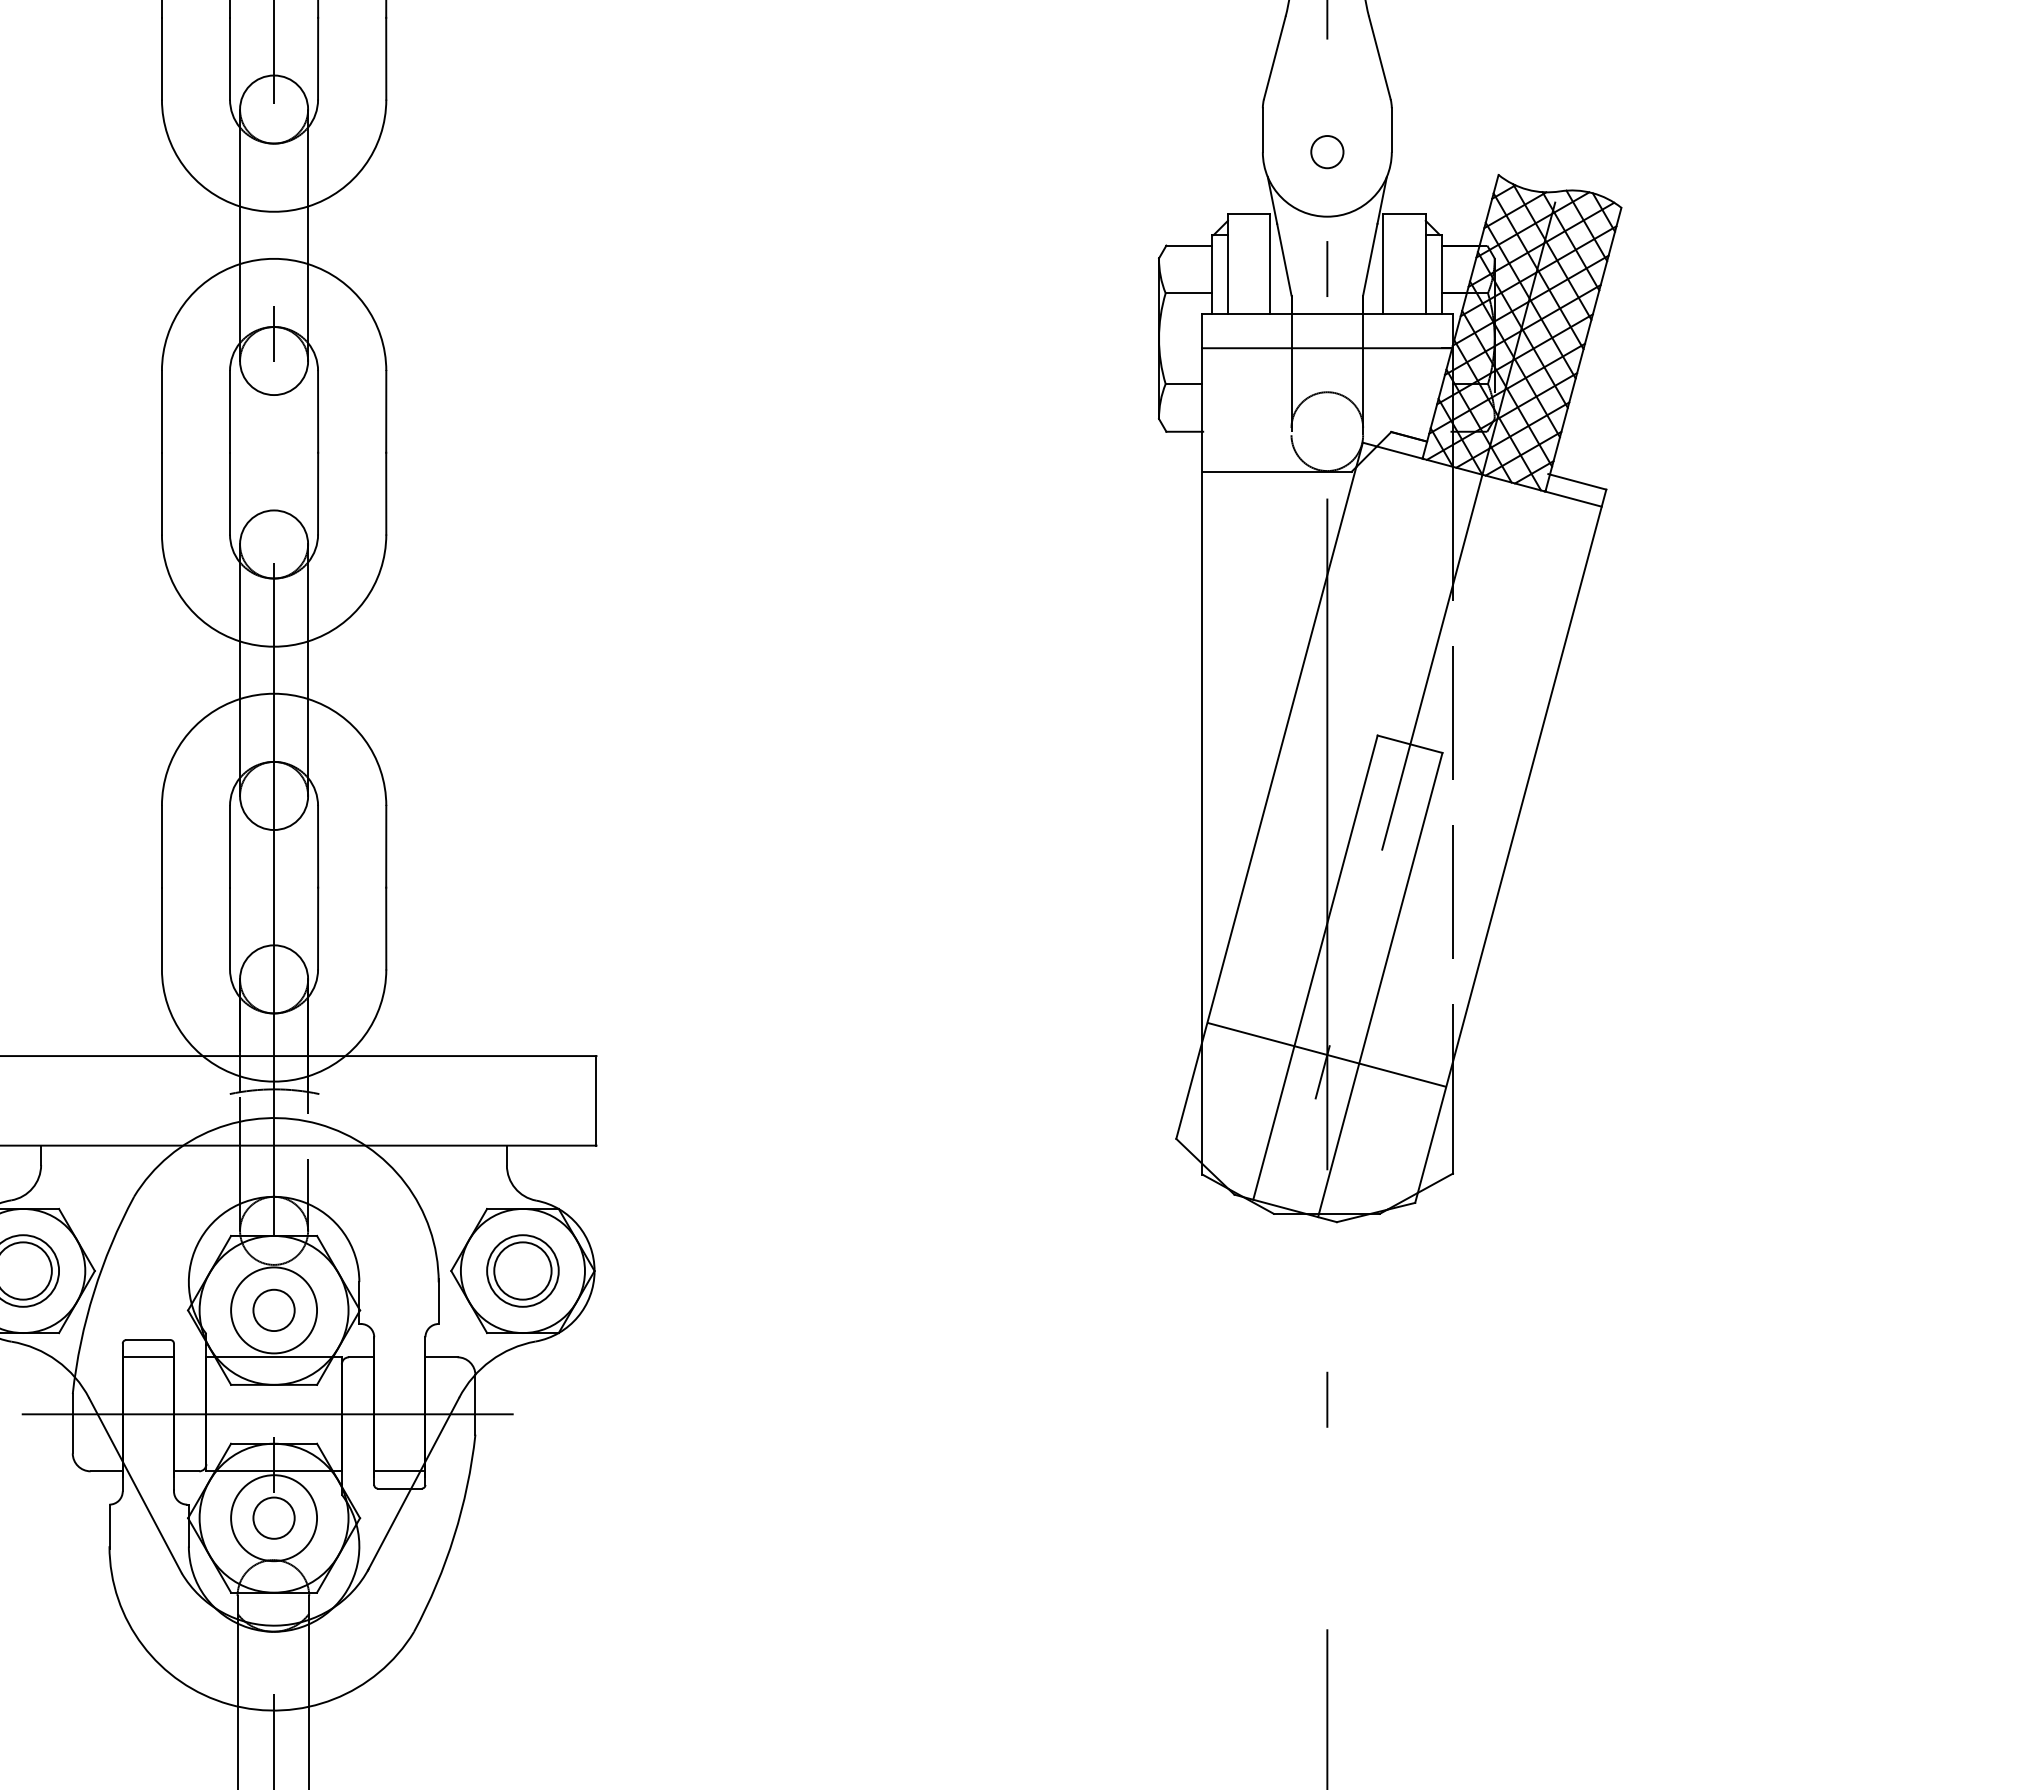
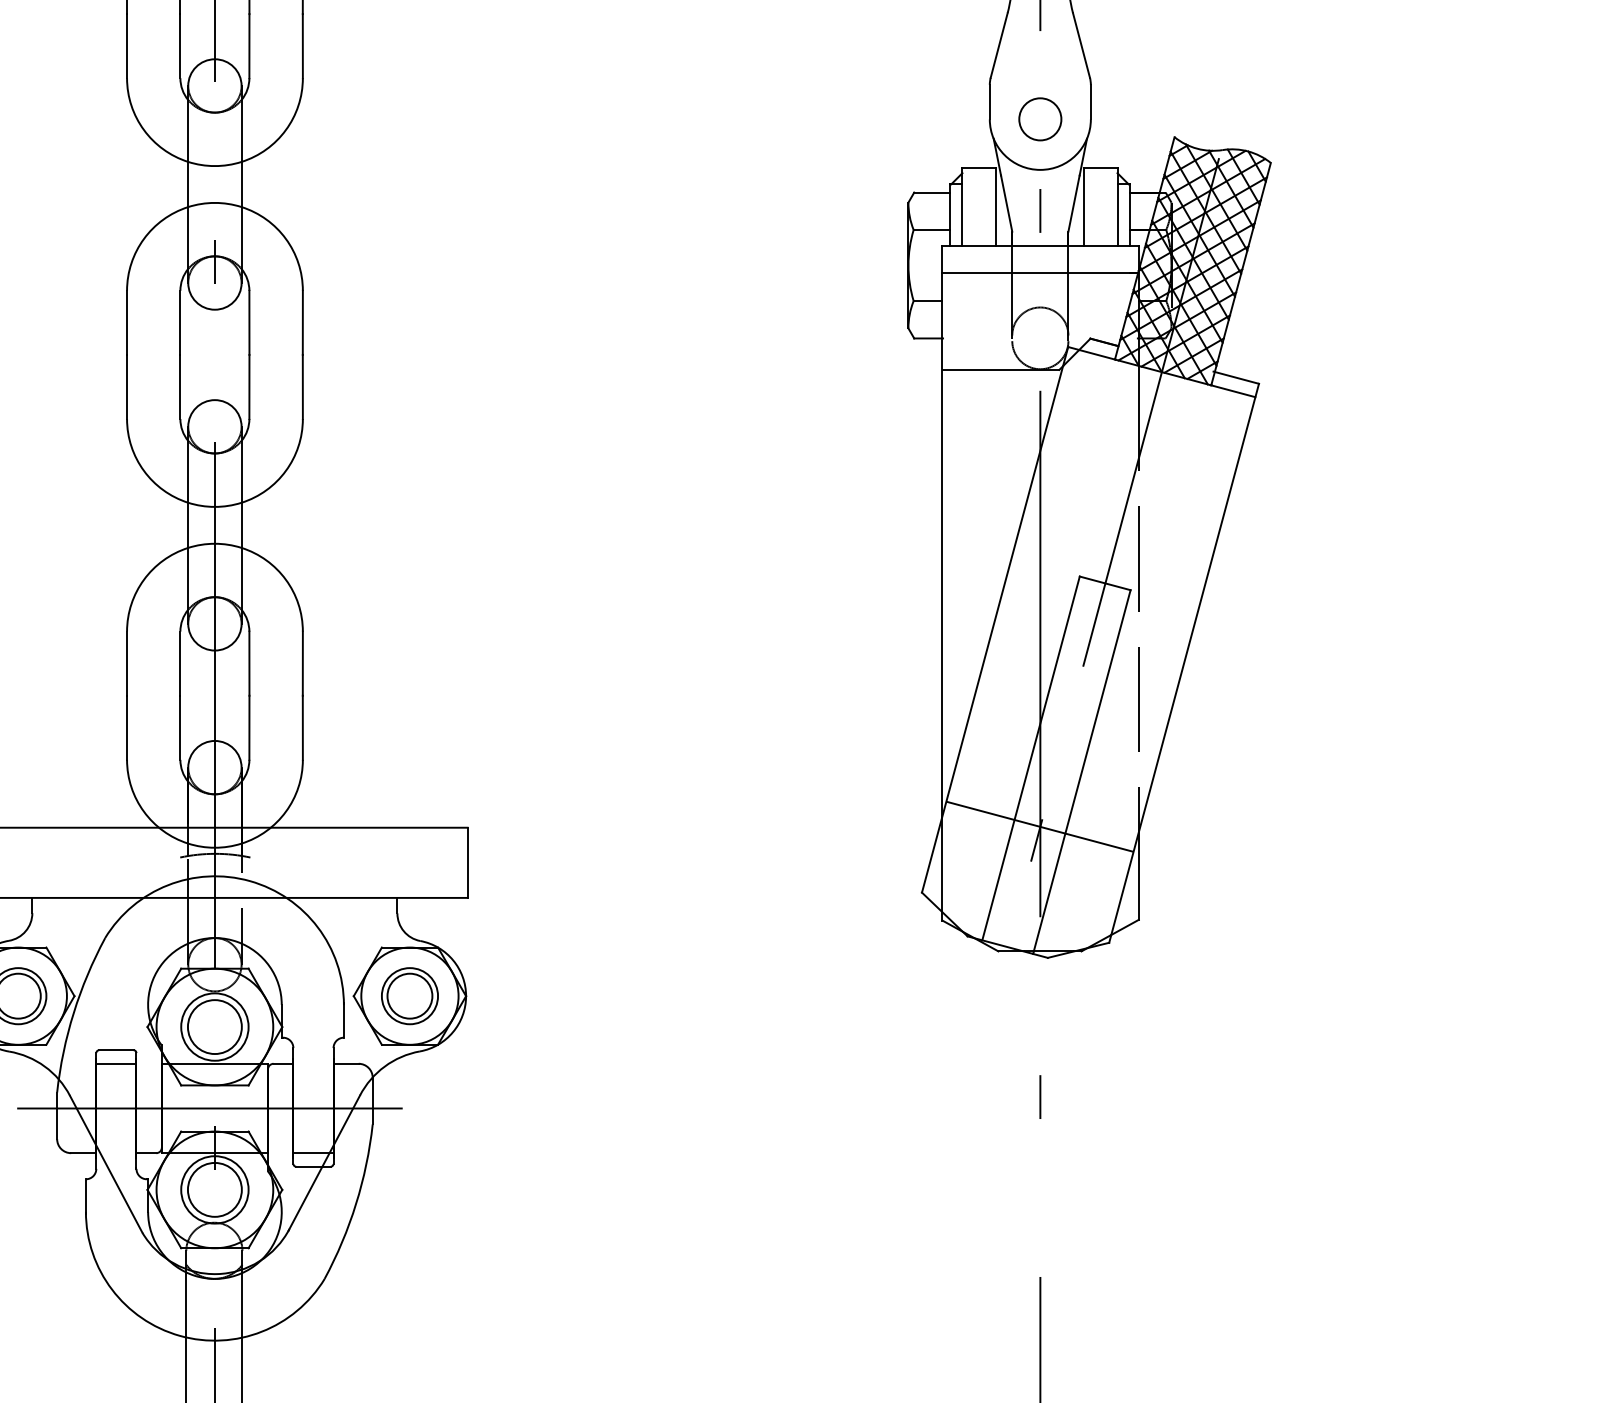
circle: (1327, 151) -> (1040, 118), size x1.67
circle: (273, 1310) -> (214, 1027), size x1.67
circle: (273, 1517) -> (214, 1189), size x1.67

